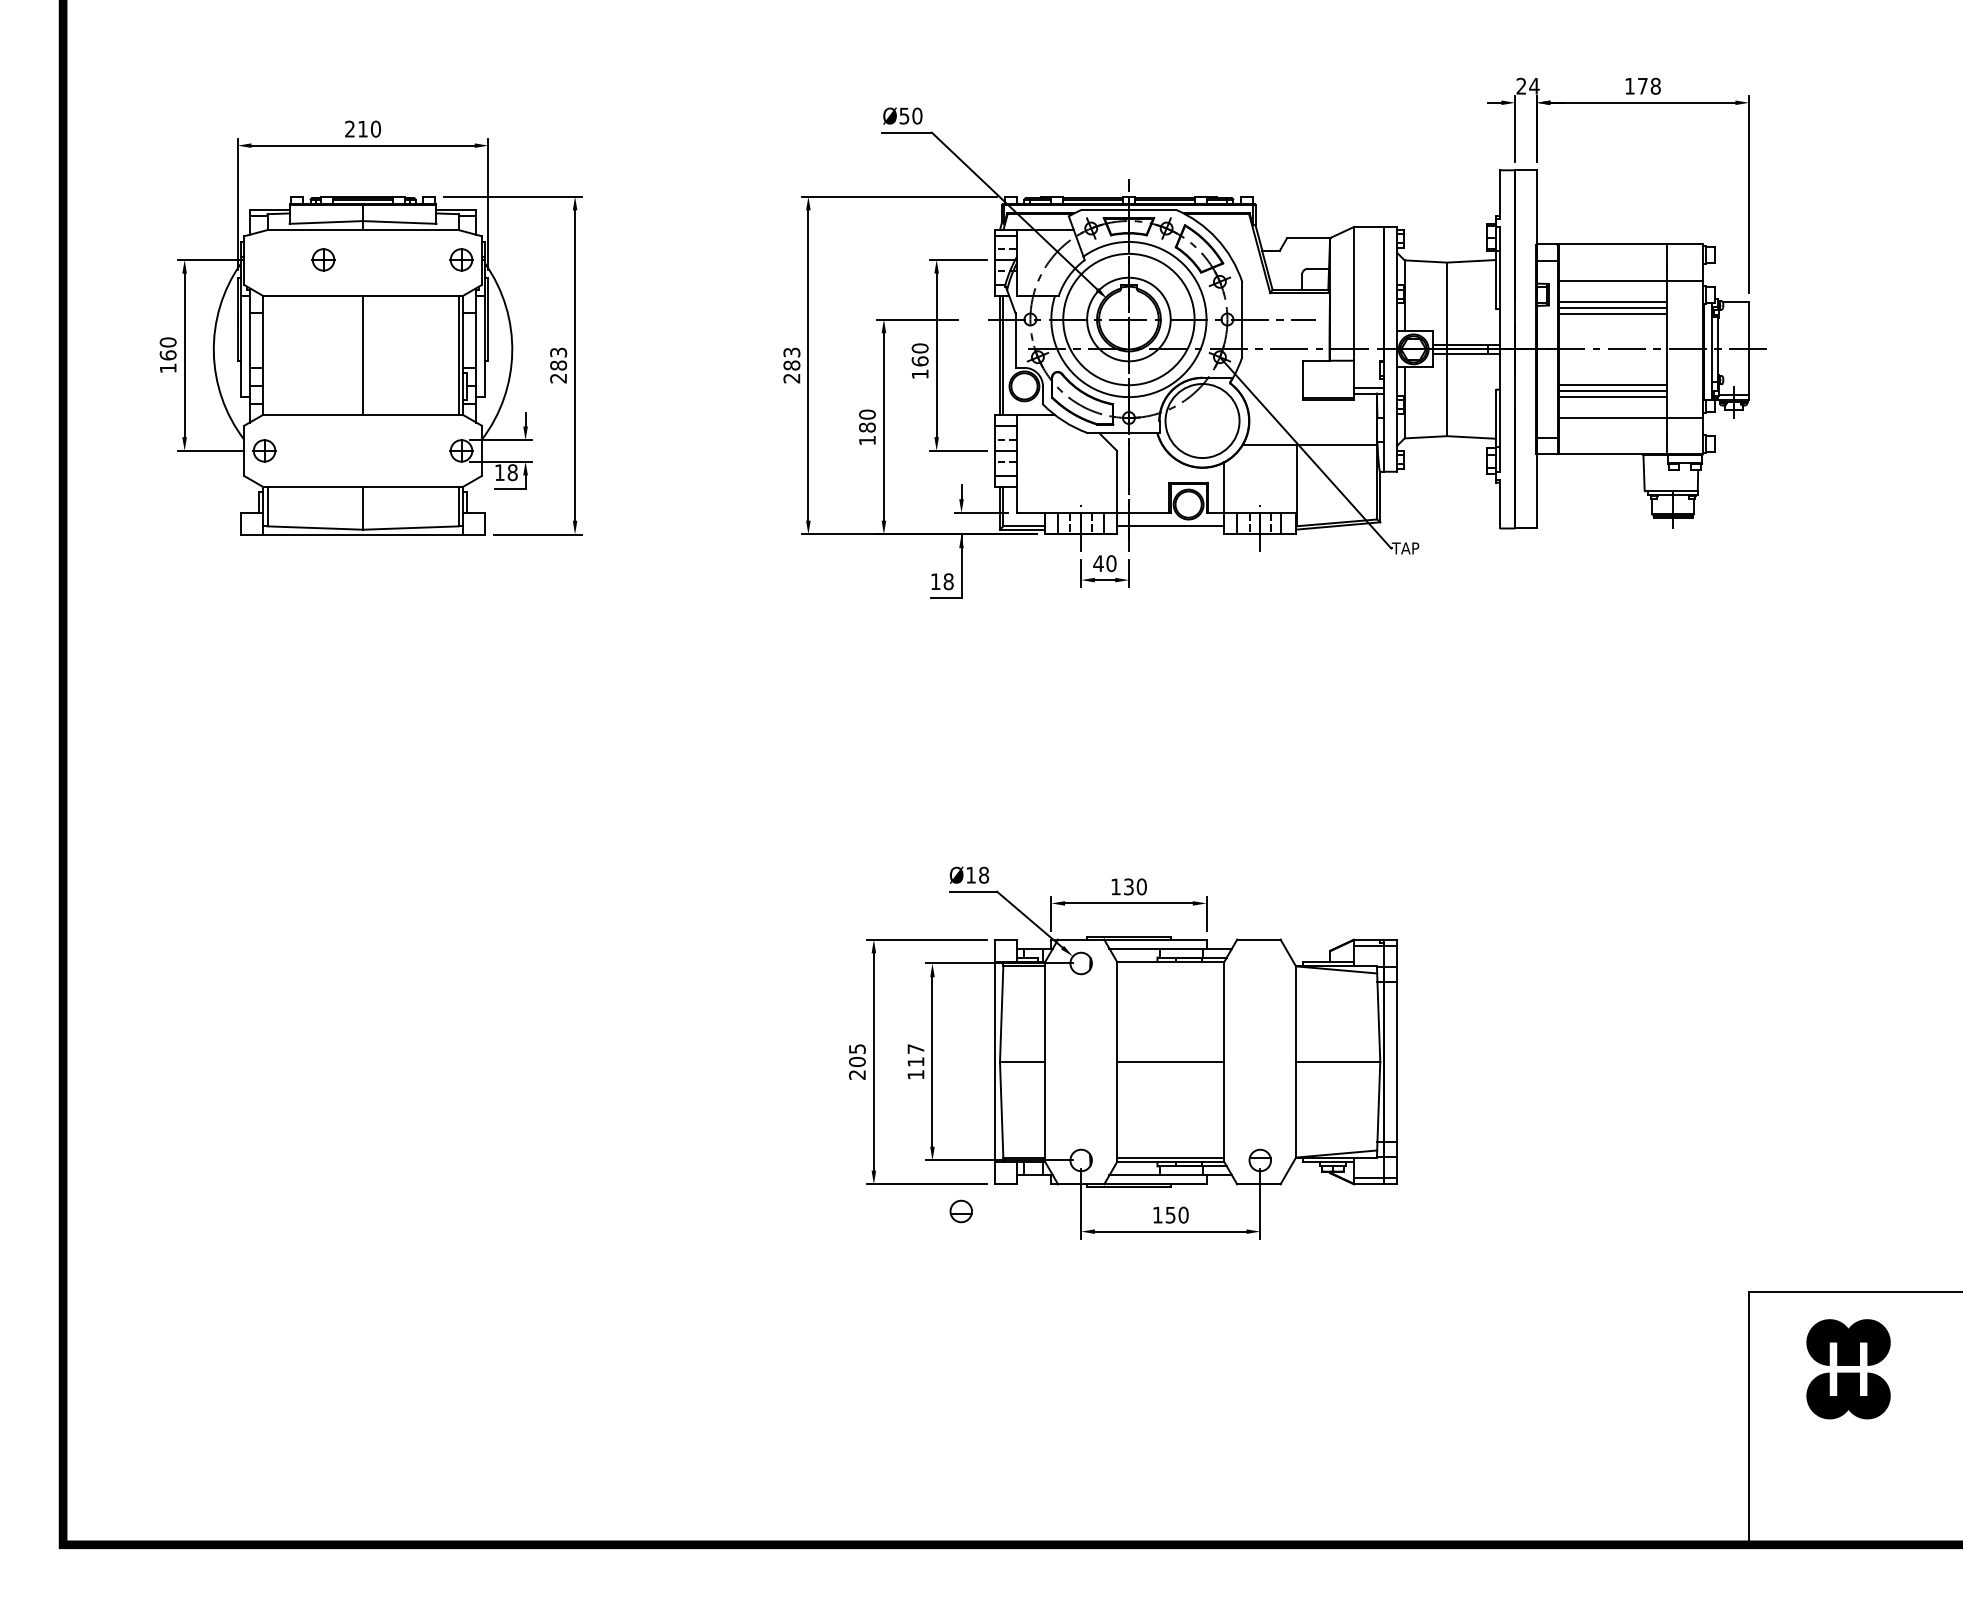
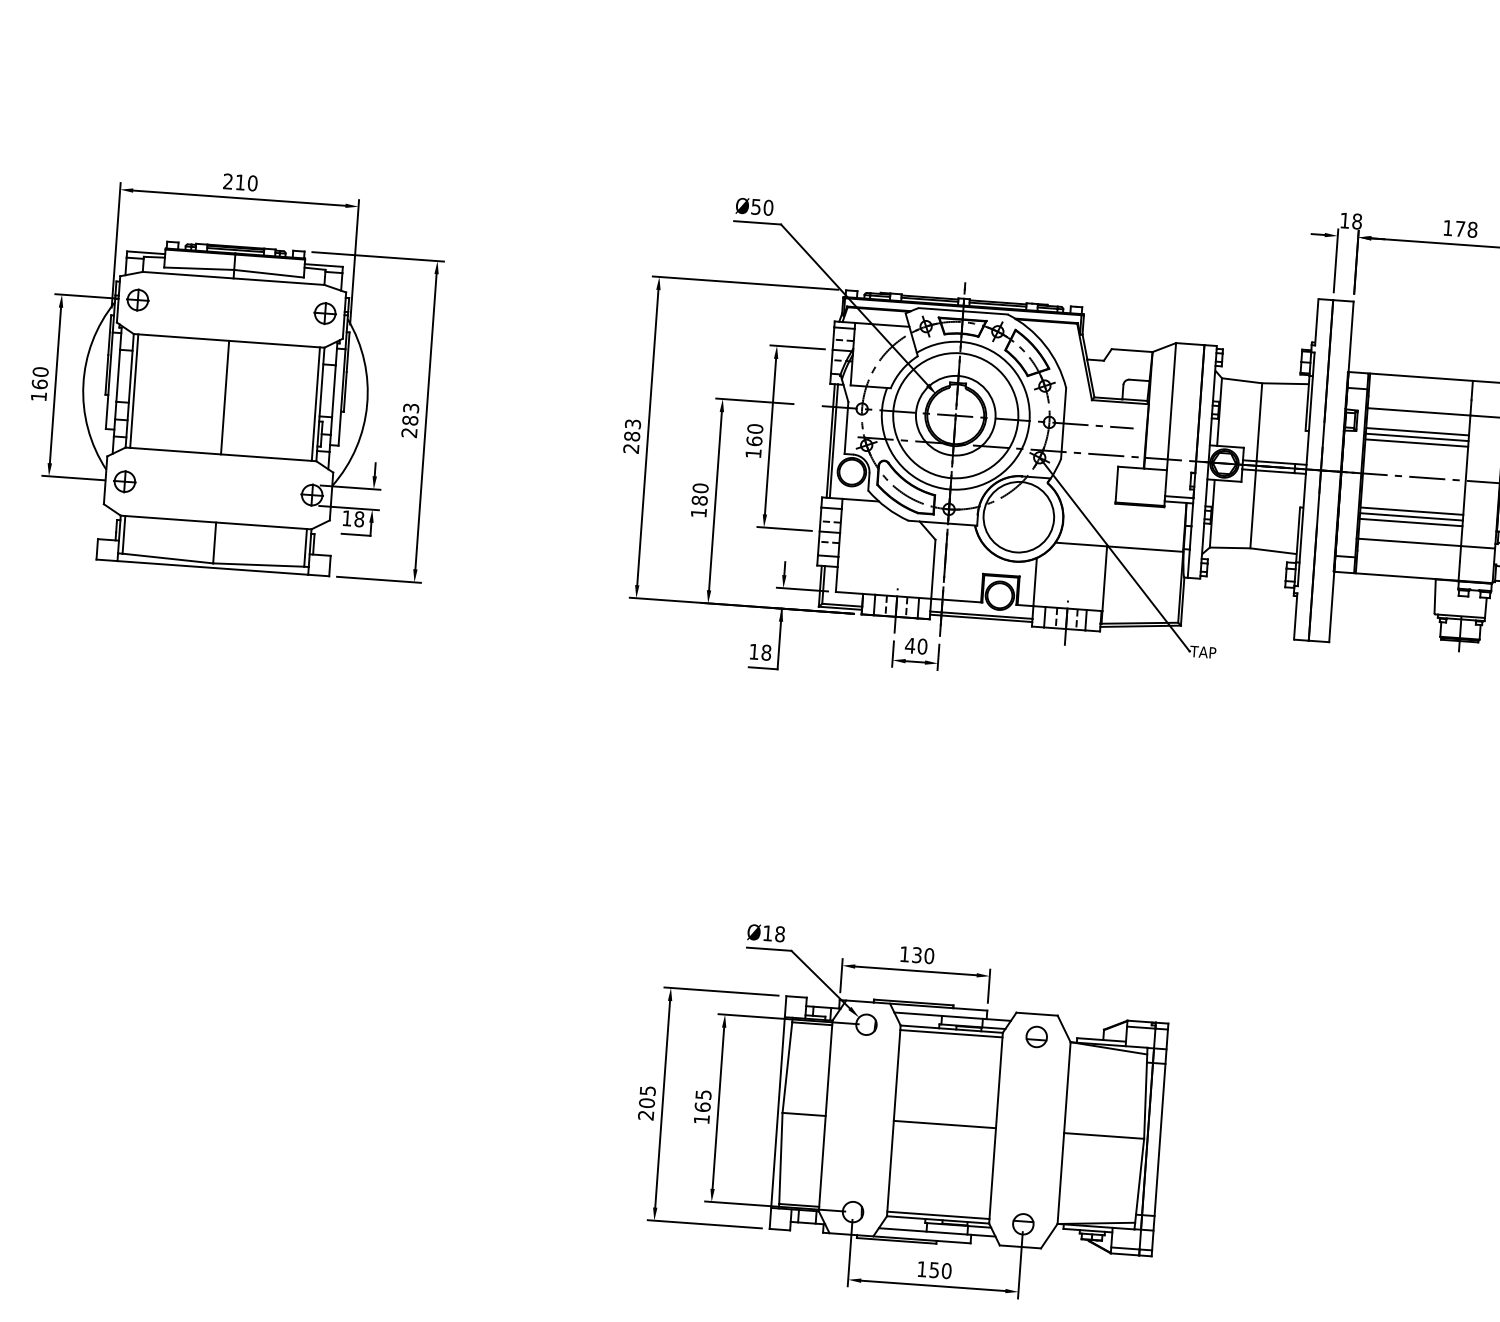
text: (1527, 85) -> (1350, 220), 24 -> 18
part: (323, 259) -> (137, 299), moved
line: (267, 355) -> (134, 391), added
line: (1170, 529) -> (980, 618), added
line: (1170, 966) -> (951, 1033), added
text: (915, 1055) -> (702, 1100), 117 -> 165
part: (960, 1211) -> (1036, 1036), moved

